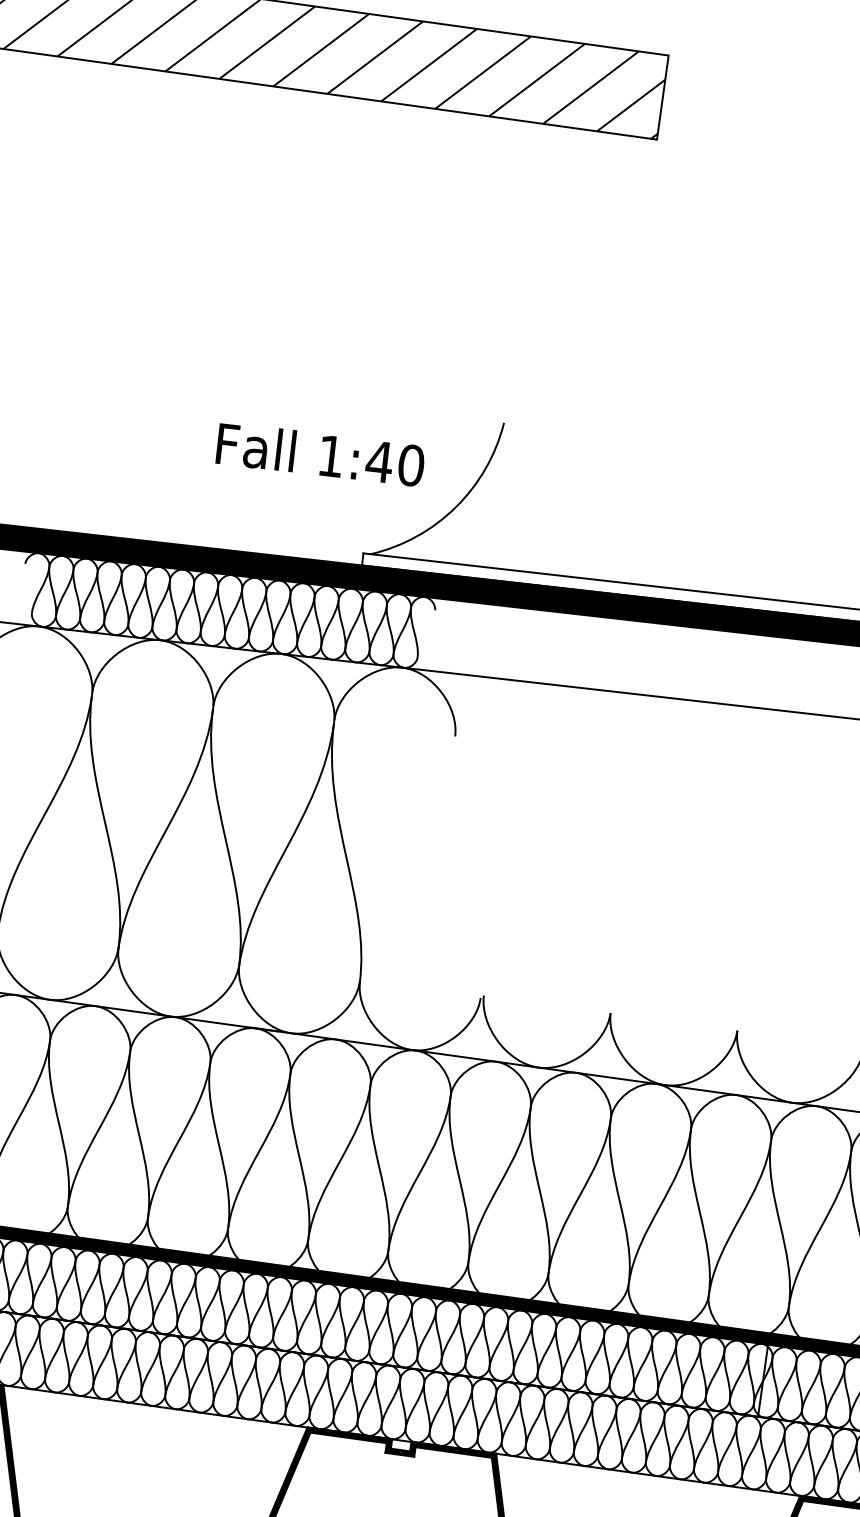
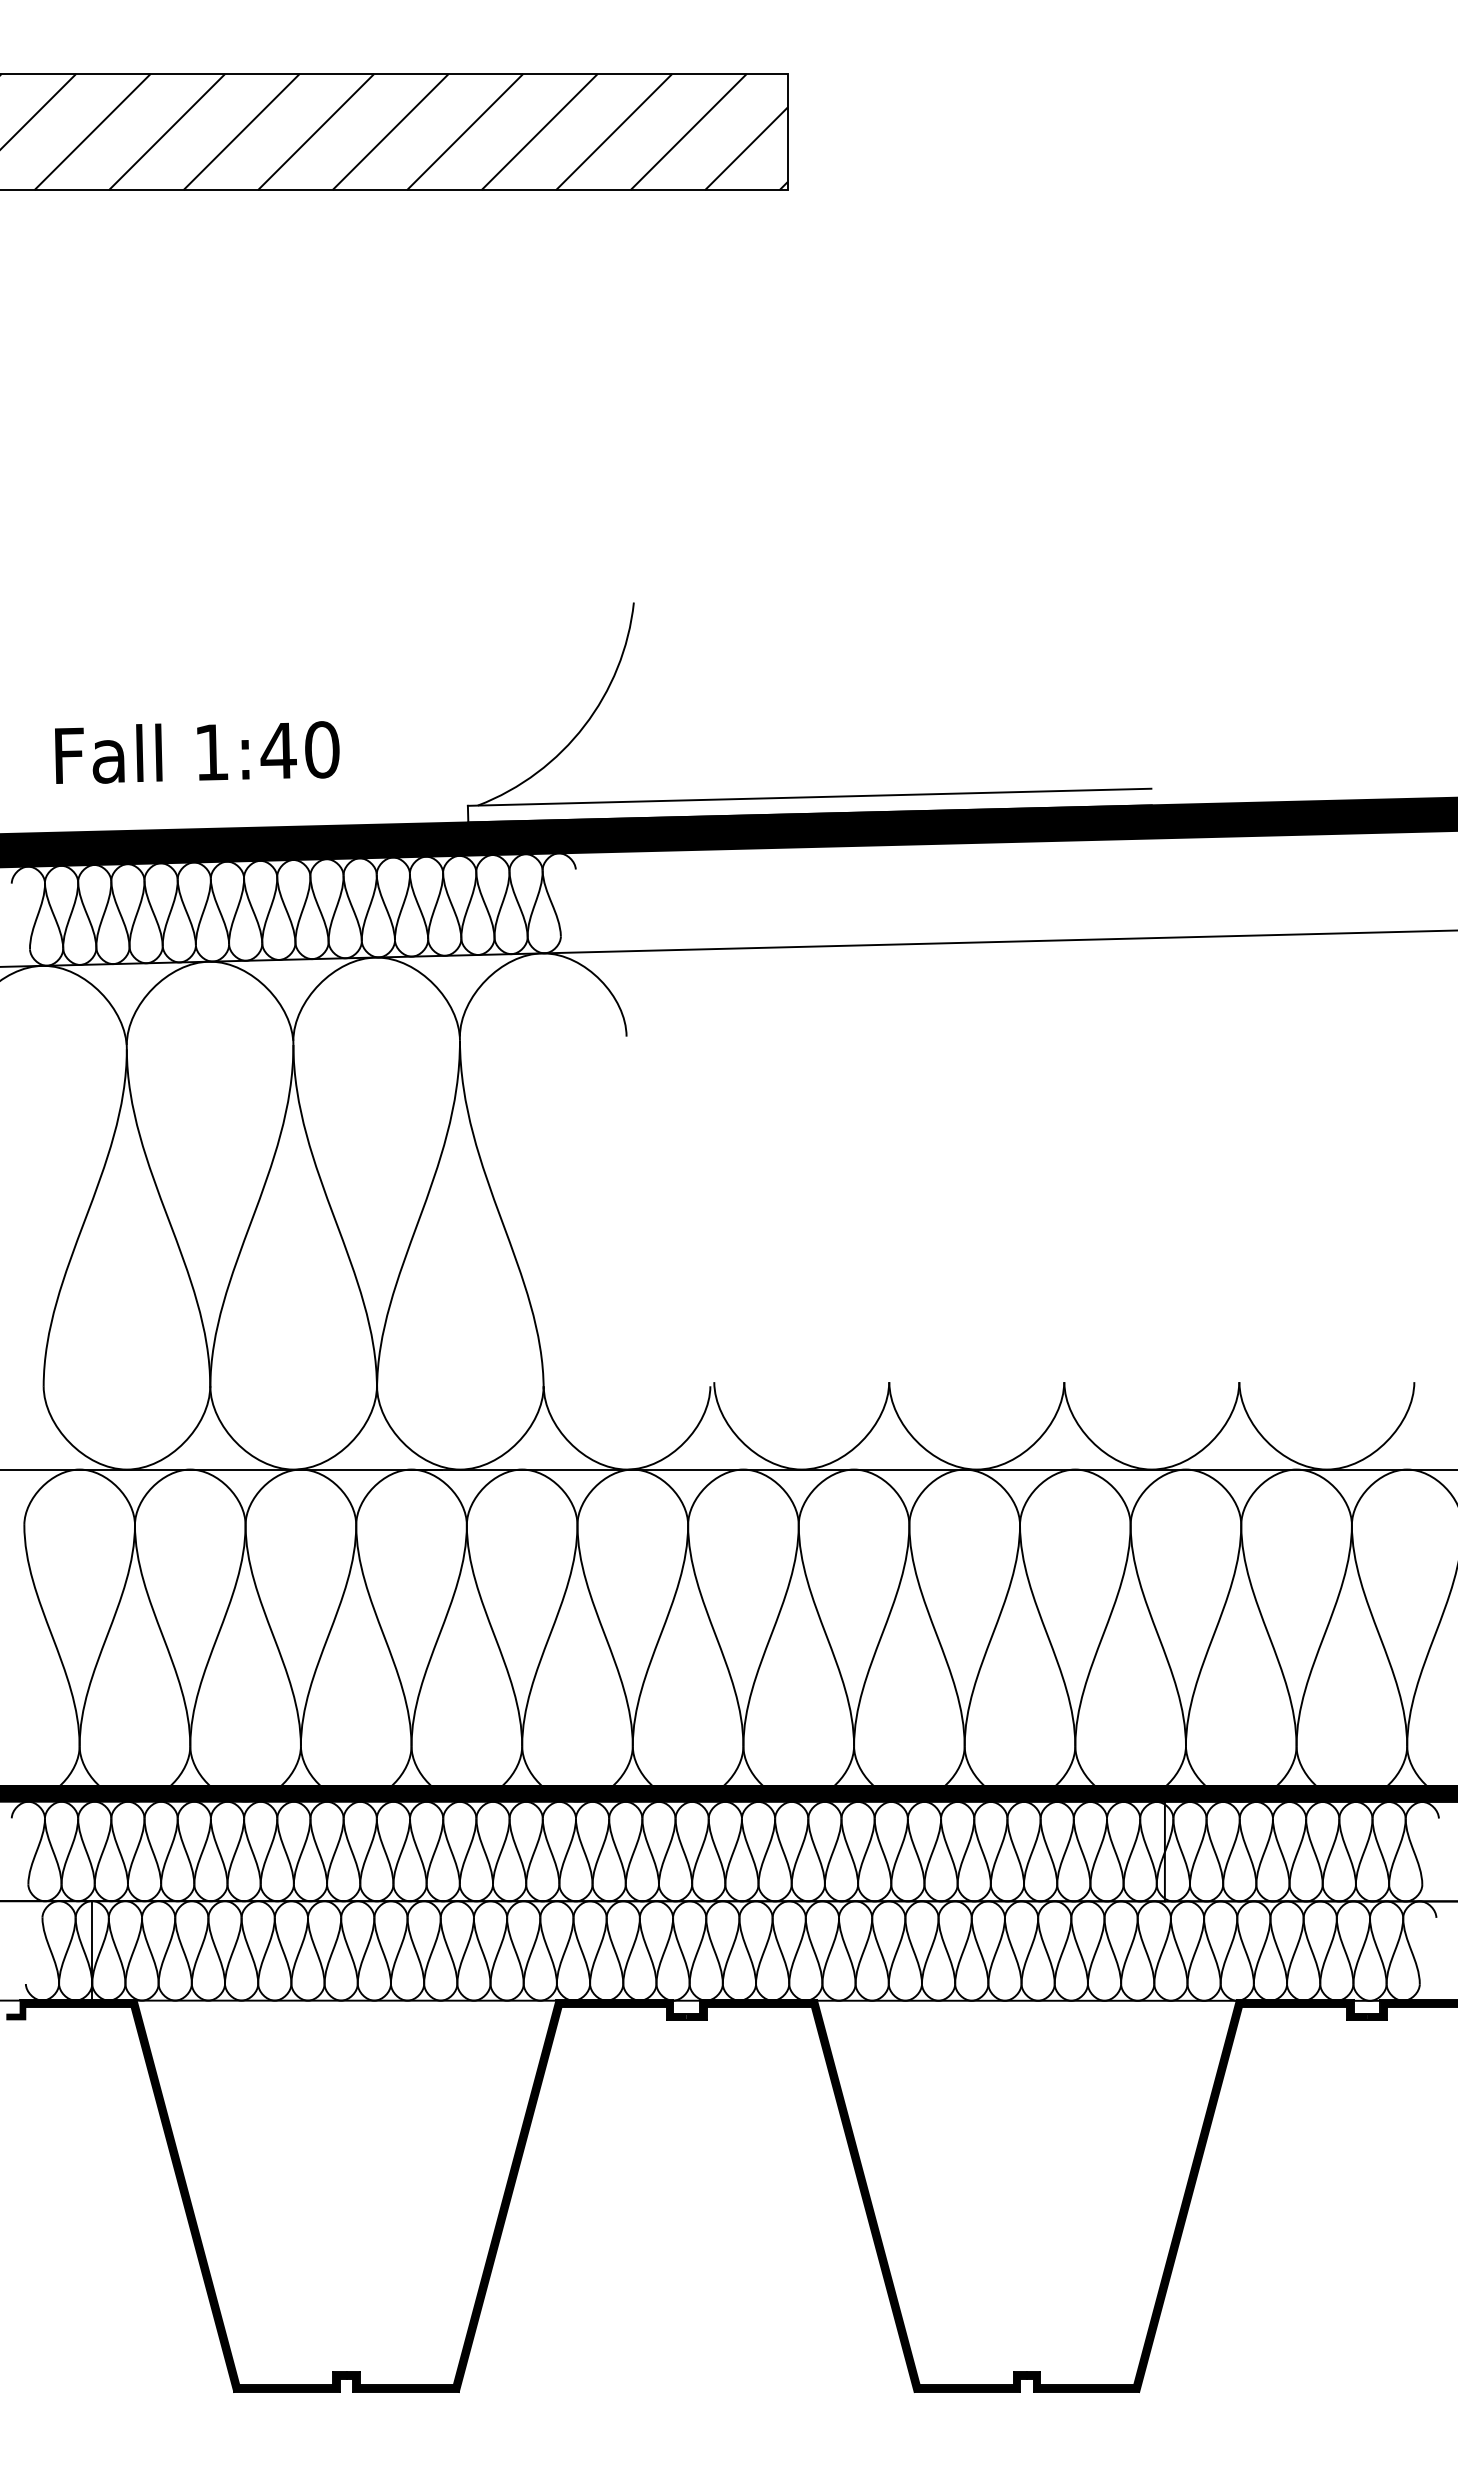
text: (320, 454) -> (197, 752), moved

